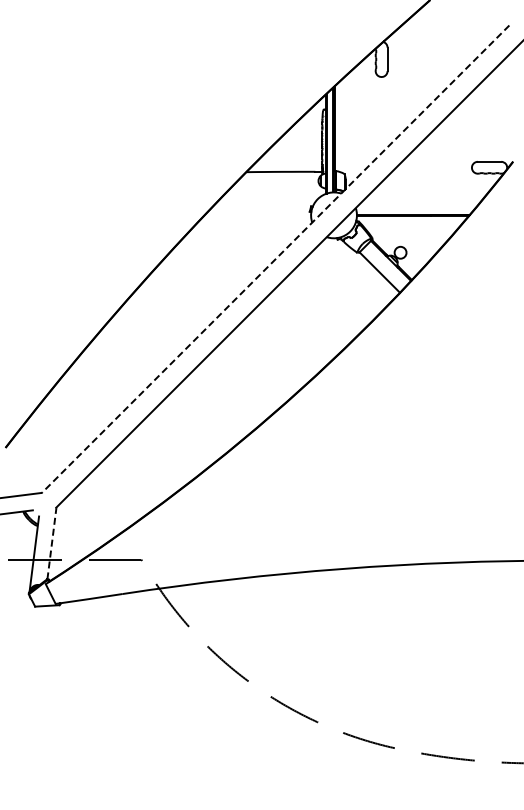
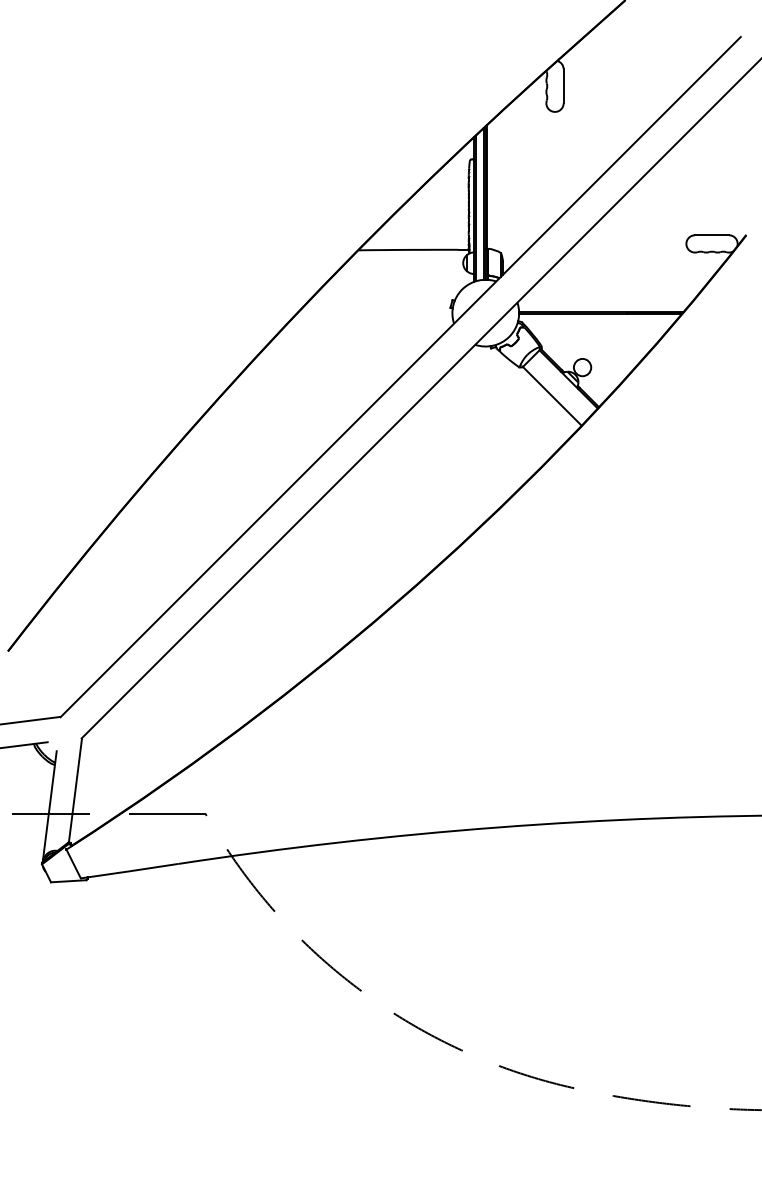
line: (275, 259) -> (400, 377), dashed -> solid
line: (51, 543) -> (74, 790), dashed -> solid

